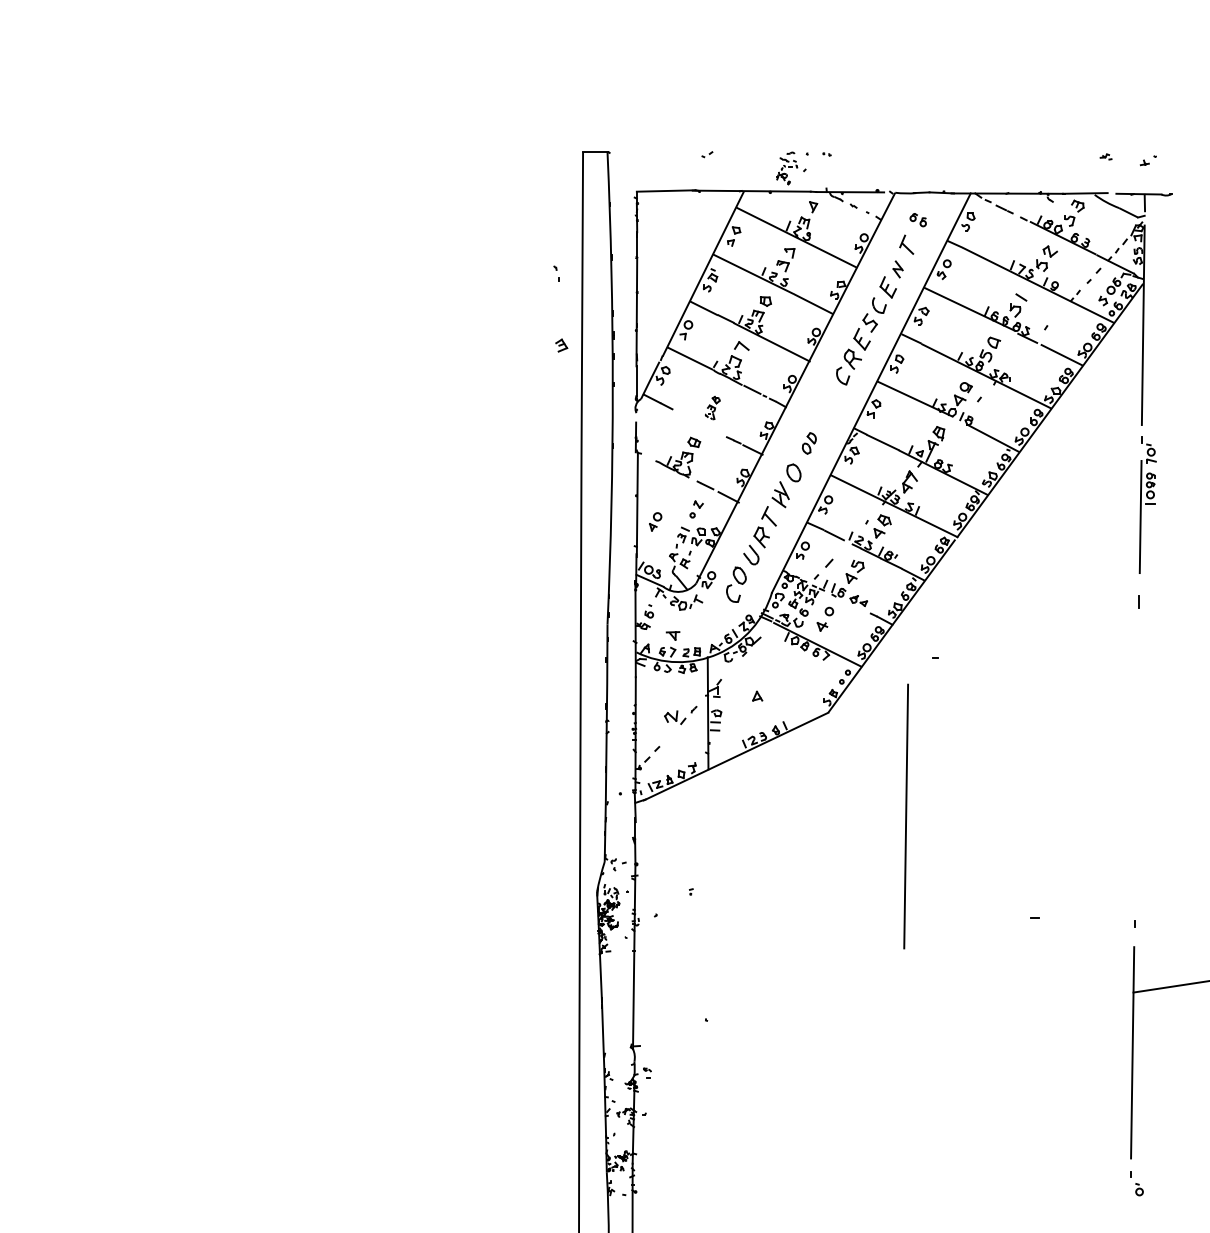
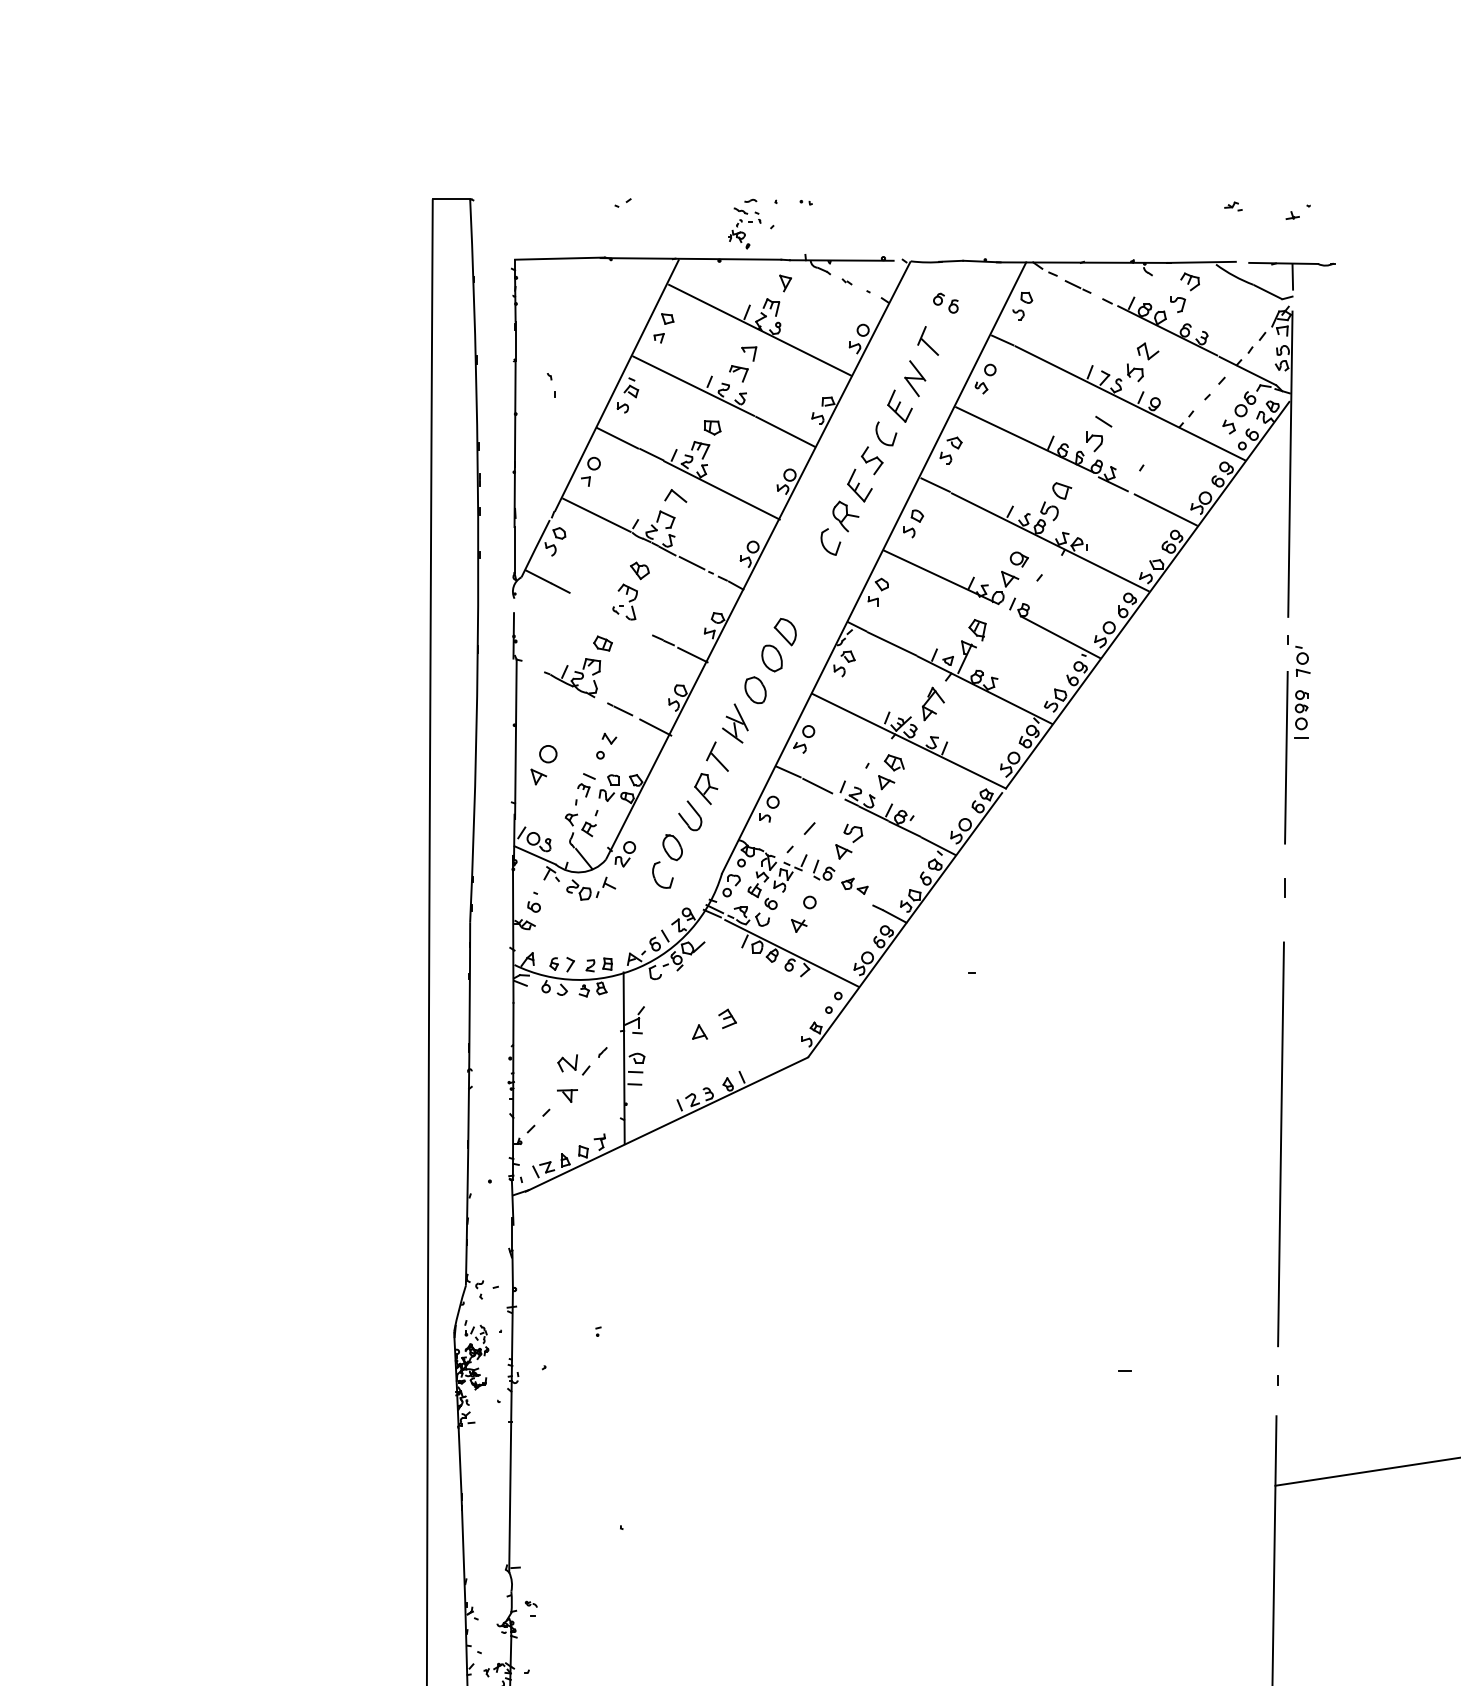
part: (897, 269) -> (914, 378), size x1.43
part: (556, 273) -> (551, 384), moved
part: (561, 345) -> (727, 1018), moved
part: (712, 407) -> (630, 590), size x1.67
part: (809, 443) -> (779, 645), size x1.67
part: (655, 521) -> (543, 764), size x1.43
part: (672, 635) -> (566, 1095), moved
line: (905, 816) -> (1280, 1144), moved

